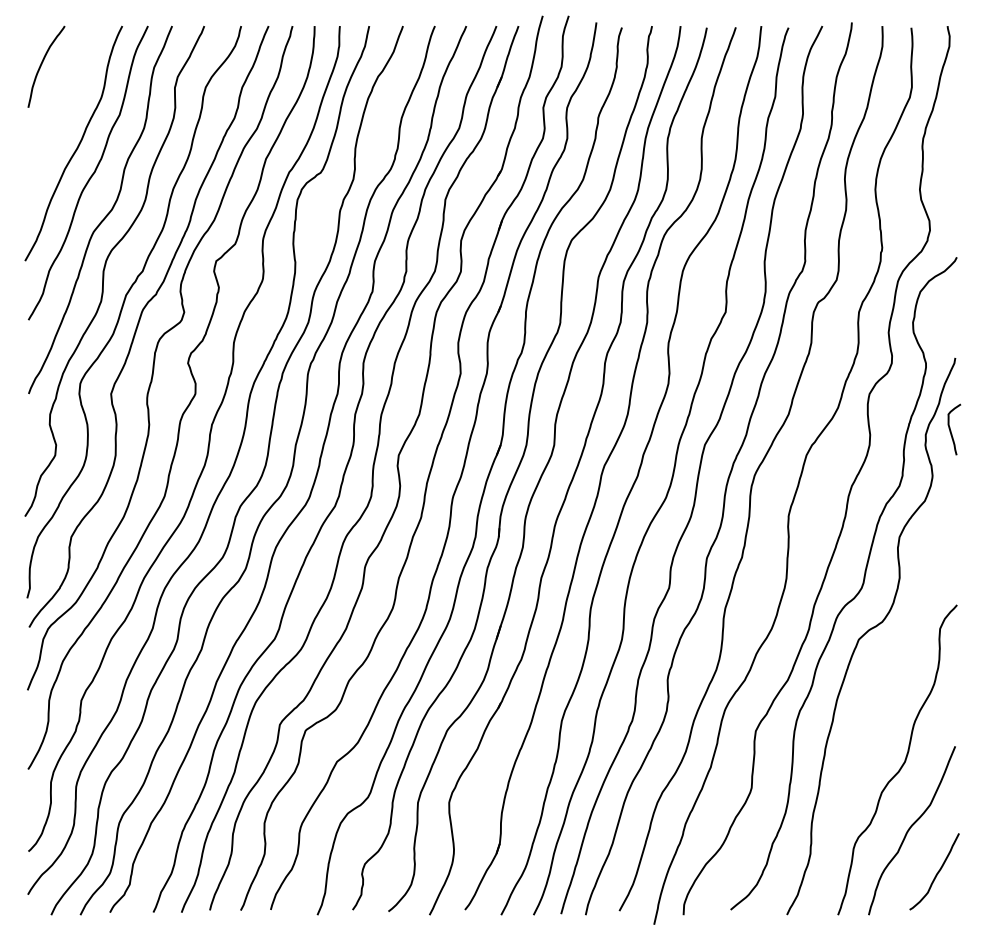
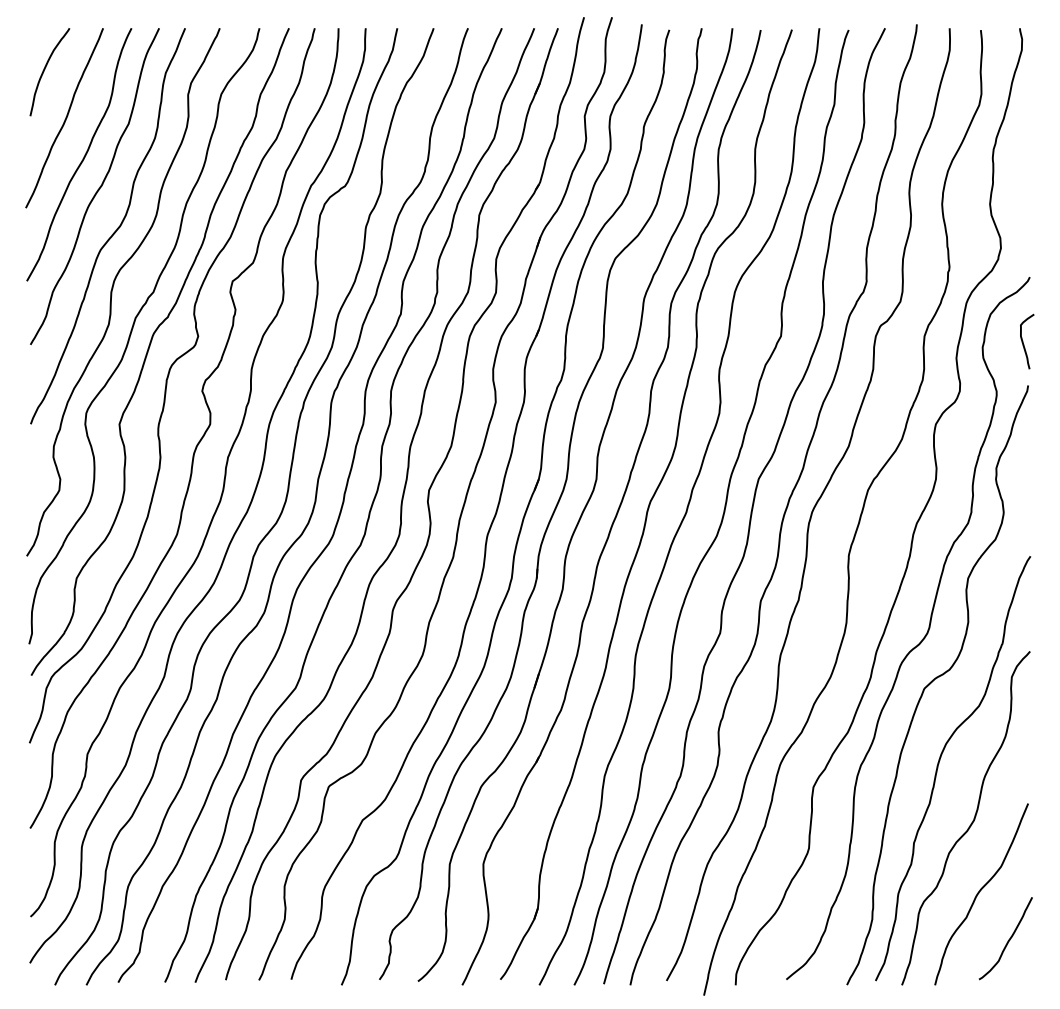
curve: (60, 109) -> (65, 118), added
curve: (950, 429) -> (1023, 341), moved
curve: (872, 709) -> (939, 763), added

